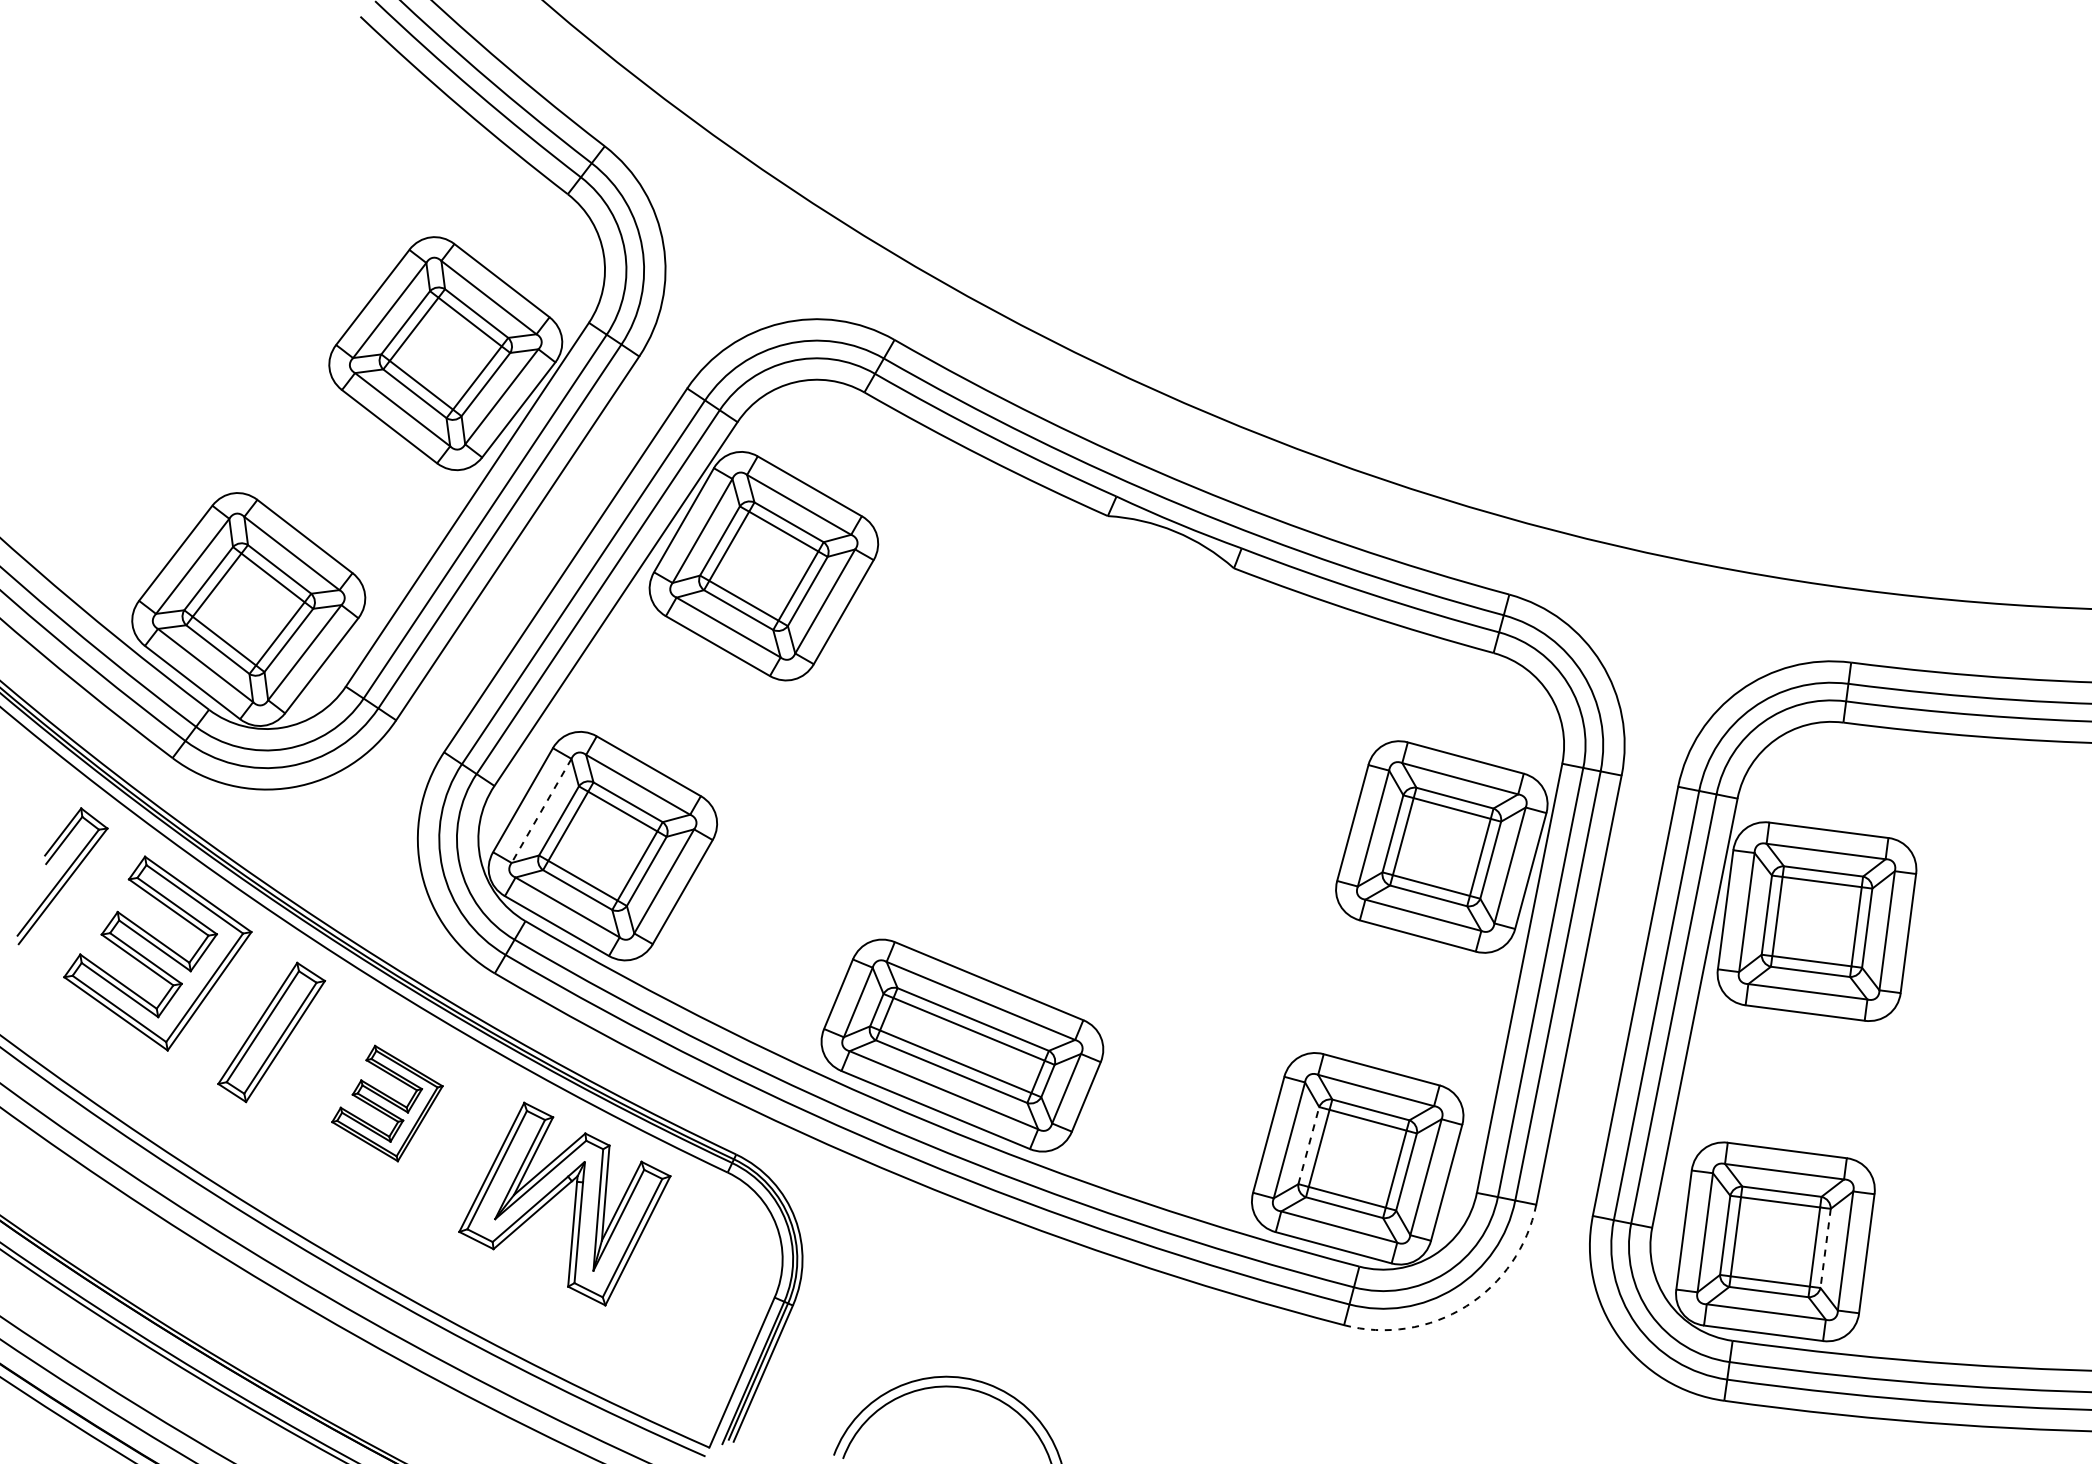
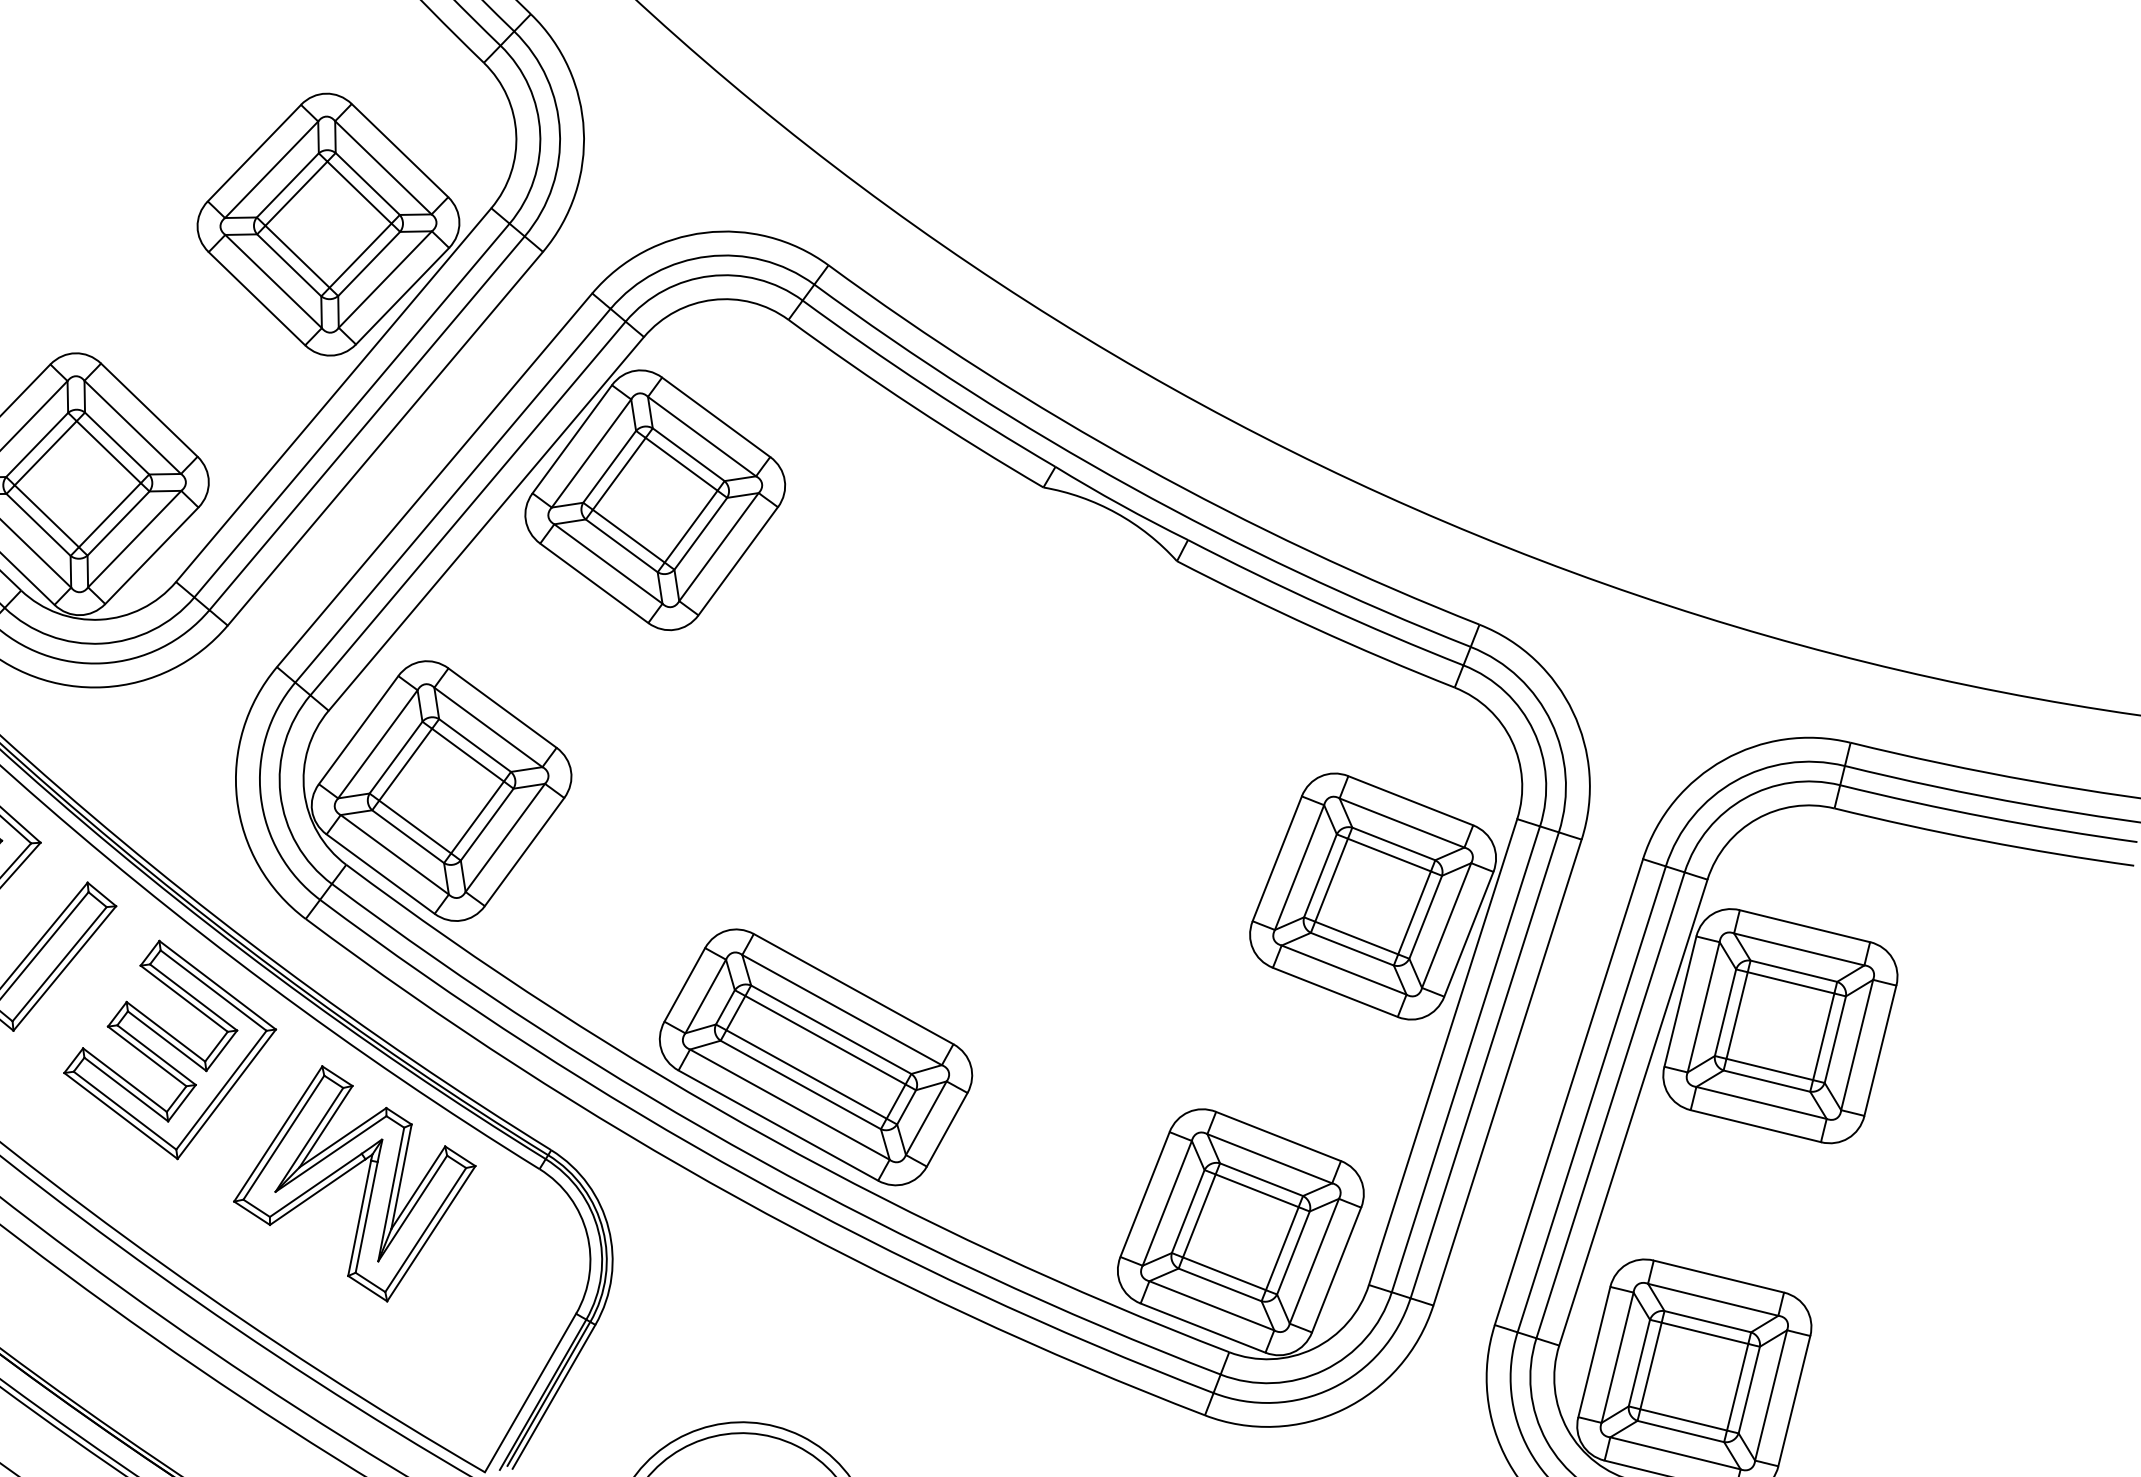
line: (541, 811) -> (377, 744), dashed -> solid
part: (387, 1103) -> (170, 1050), size x1.67
line: (1308, 1145) -> (1187, 1211), dashed -> solid
line: (1825, 1248) -> (1749, 1390), dashed -> solid
arc: (1466, 1306) -> (1343, 1409), dashed -> solid

